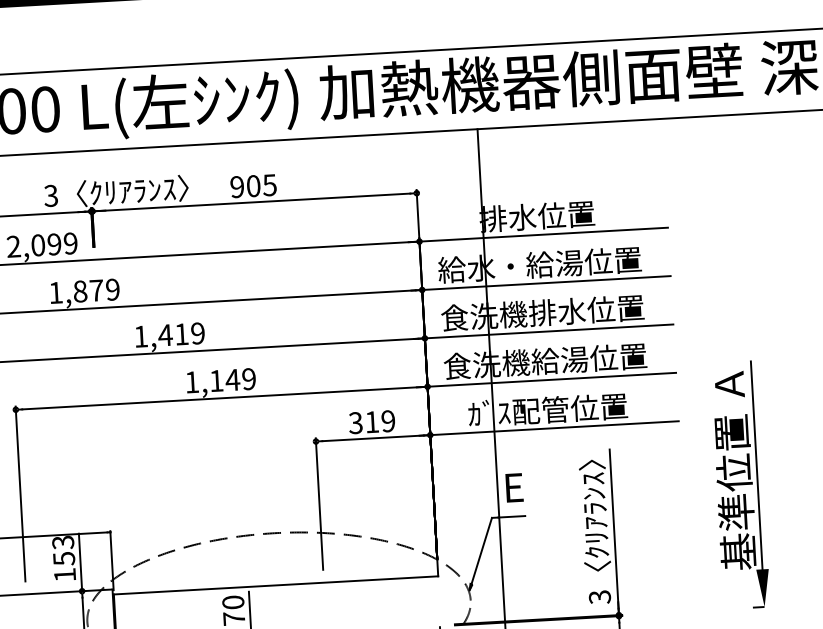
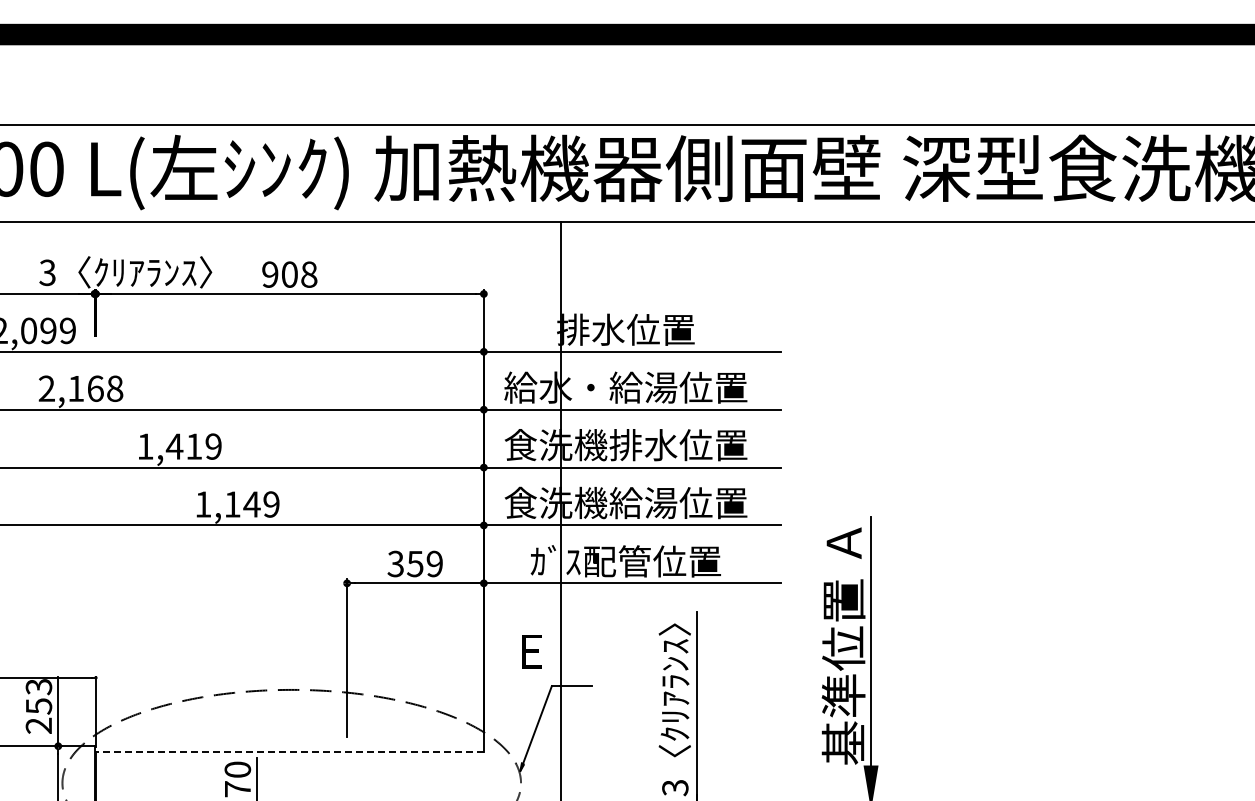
text: (269, 185) -> (308, 274), 905 -> 908
text: (83, 291) -> (80, 388), 1,879 -> 2,168
text: (372, 422) -> (415, 564), 319 -> 359
text: (514, 487) -> (531, 651), moved
text: (64, 574) -> (38, 725), 153 -> 253
line: (275, 585) -> (289, 752), solid -> dashed

